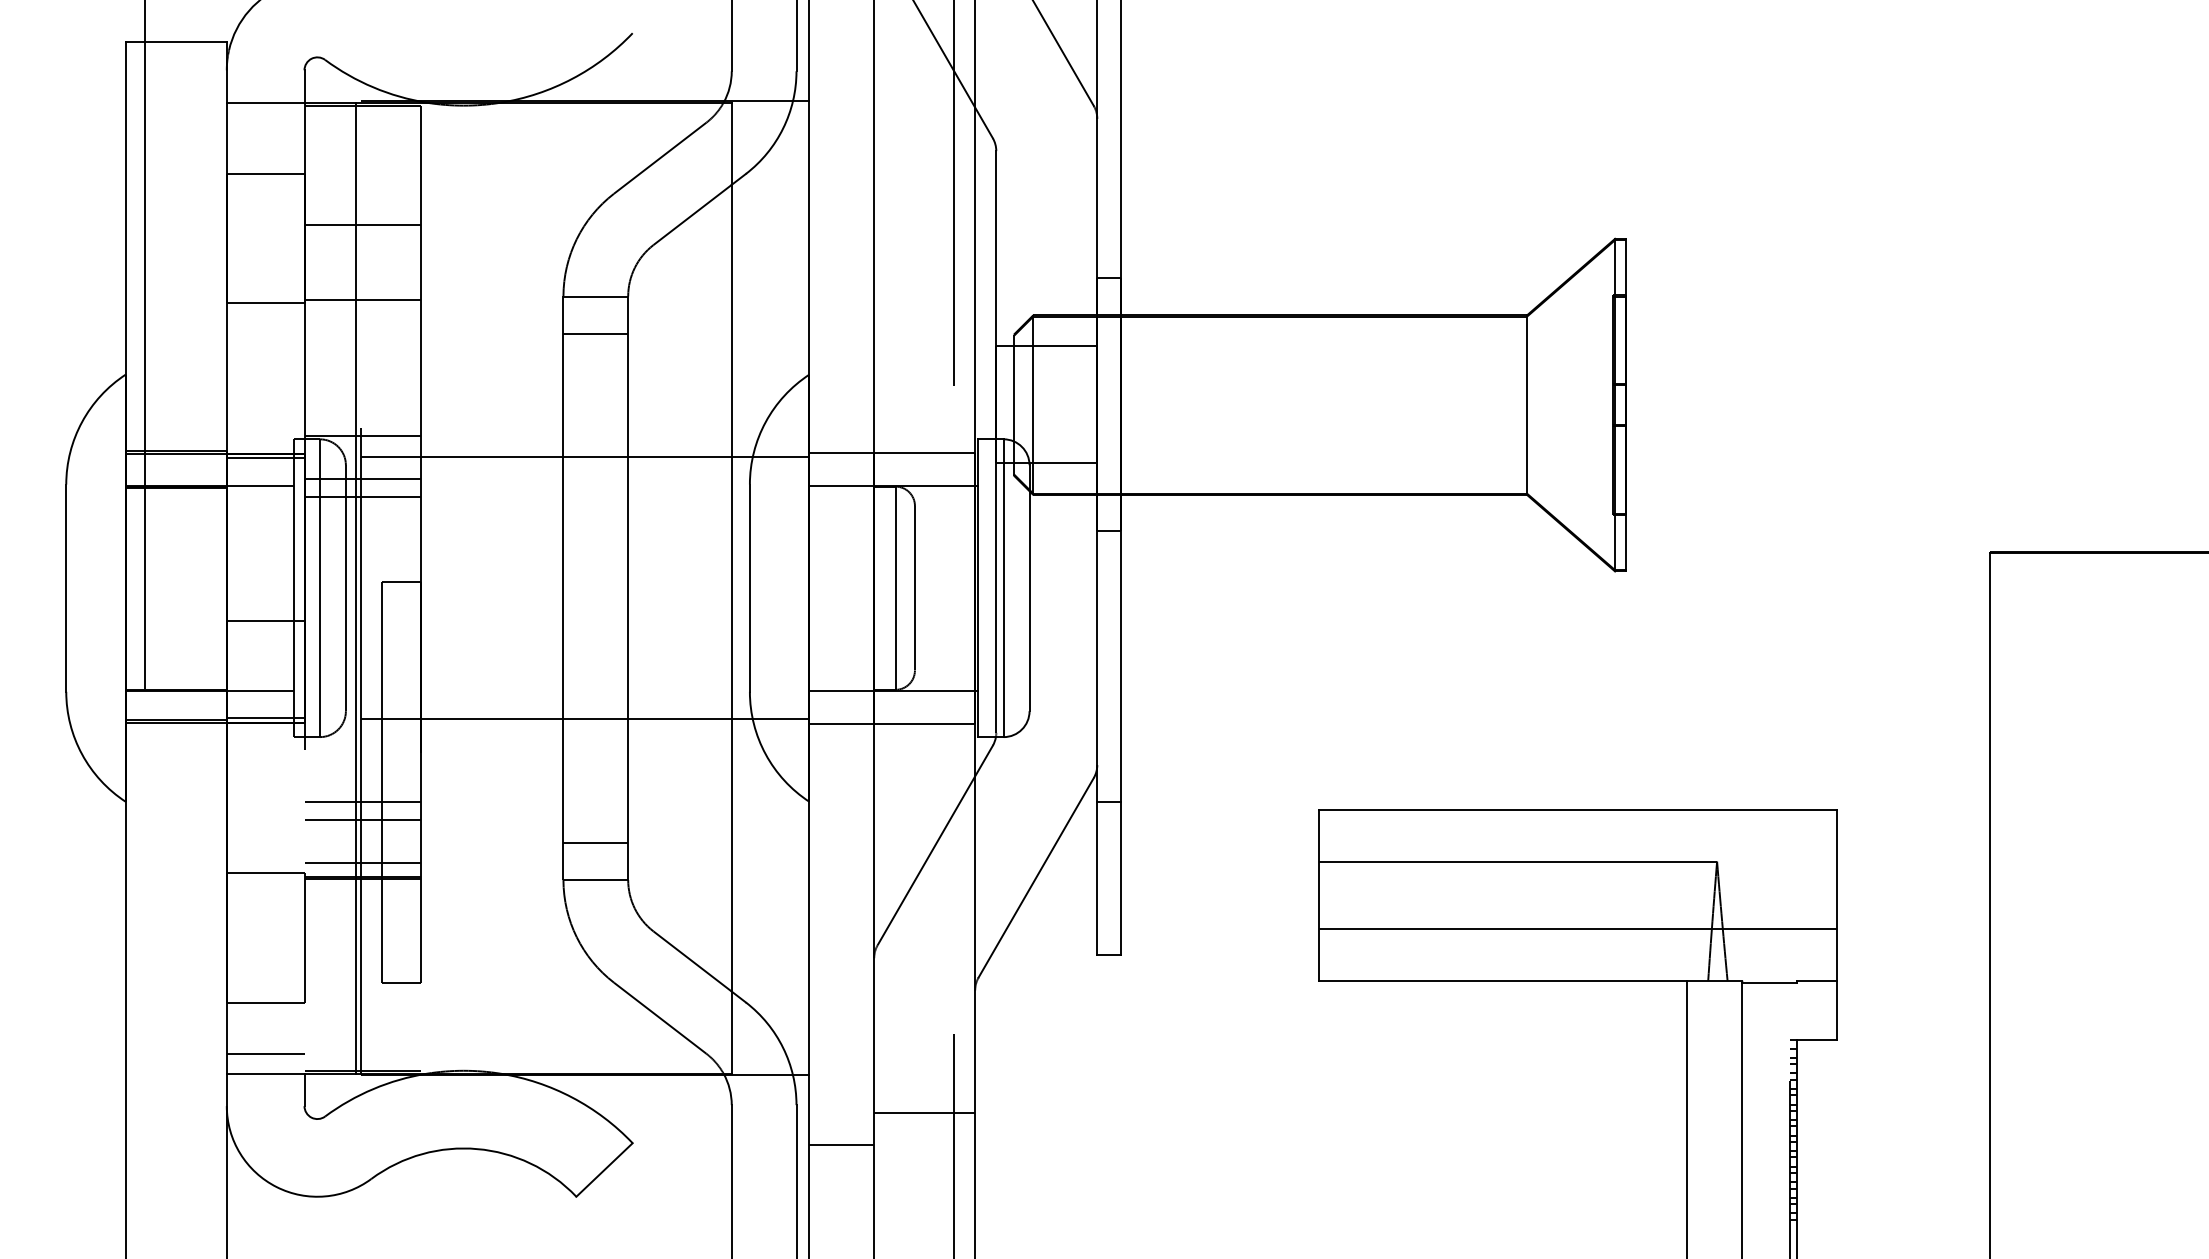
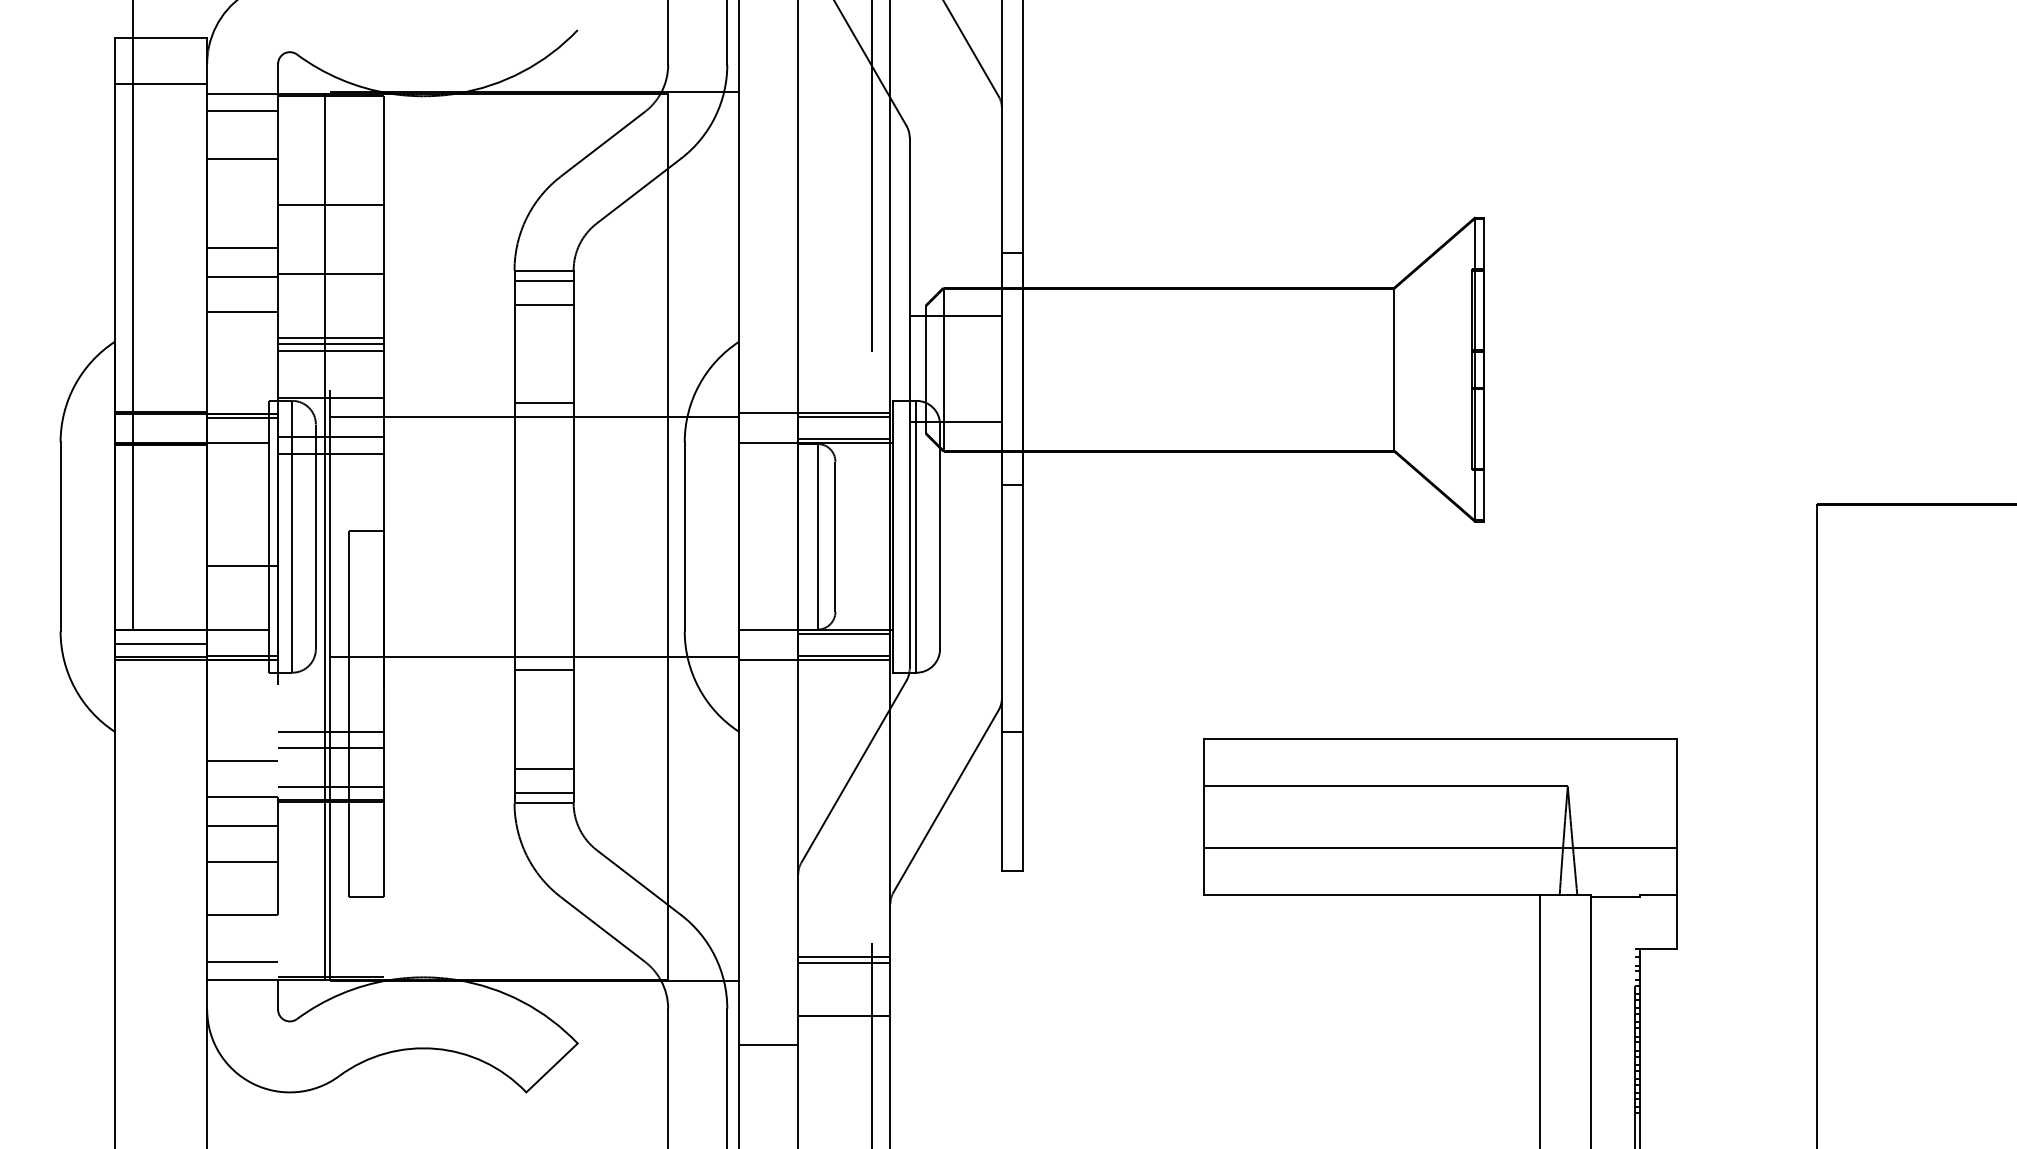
line: (175, 92) -> (160, 84), added
line: (265, 122) -> (242, 111), added
line: (265, 271) -> (242, 247), added
line: (595, 307) -> (543, 280), added
line: (265, 342) -> (242, 312), added
line: (362, 370) -> (331, 338), added
line: (362, 376) -> (331, 343), added
line: (362, 385) -> (331, 351), added
line: (595, 441) -> (543, 402), added
line: (924, 457) -> (844, 417), added
line: (924, 481) -> (844, 439), added
line: (924, 695) -> (844, 634), added
line: (175, 705) -> (160, 643), added
line: (924, 719) -> (844, 656), added
line: (595, 734) -> (543, 670), added
line: (265, 834) -> (242, 761), added
line: (595, 868) -> (543, 792), added
line: (265, 904) -> (242, 825), added
line: (265, 944) -> (242, 862), added
line: (924, 1048) -> (844, 957), added
line: (924, 1054) -> (844, 962), added

